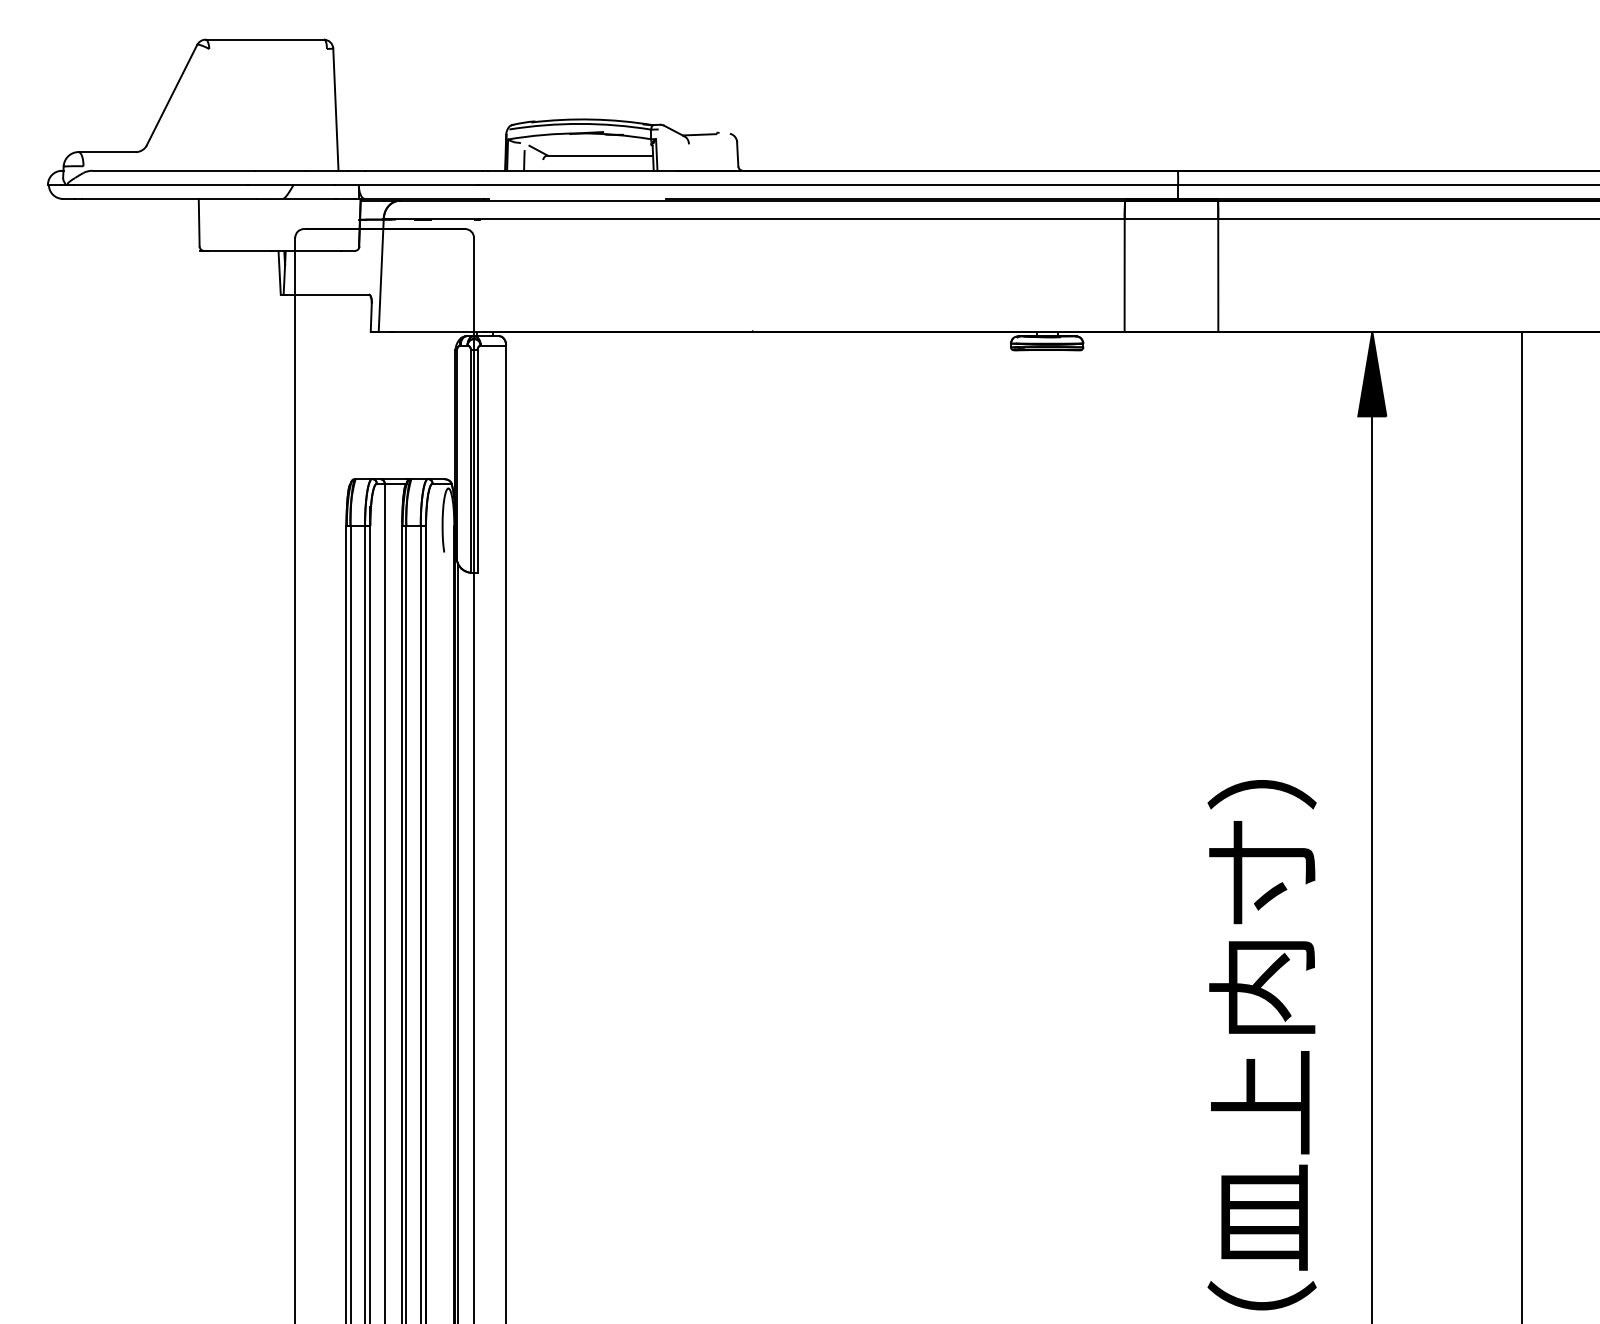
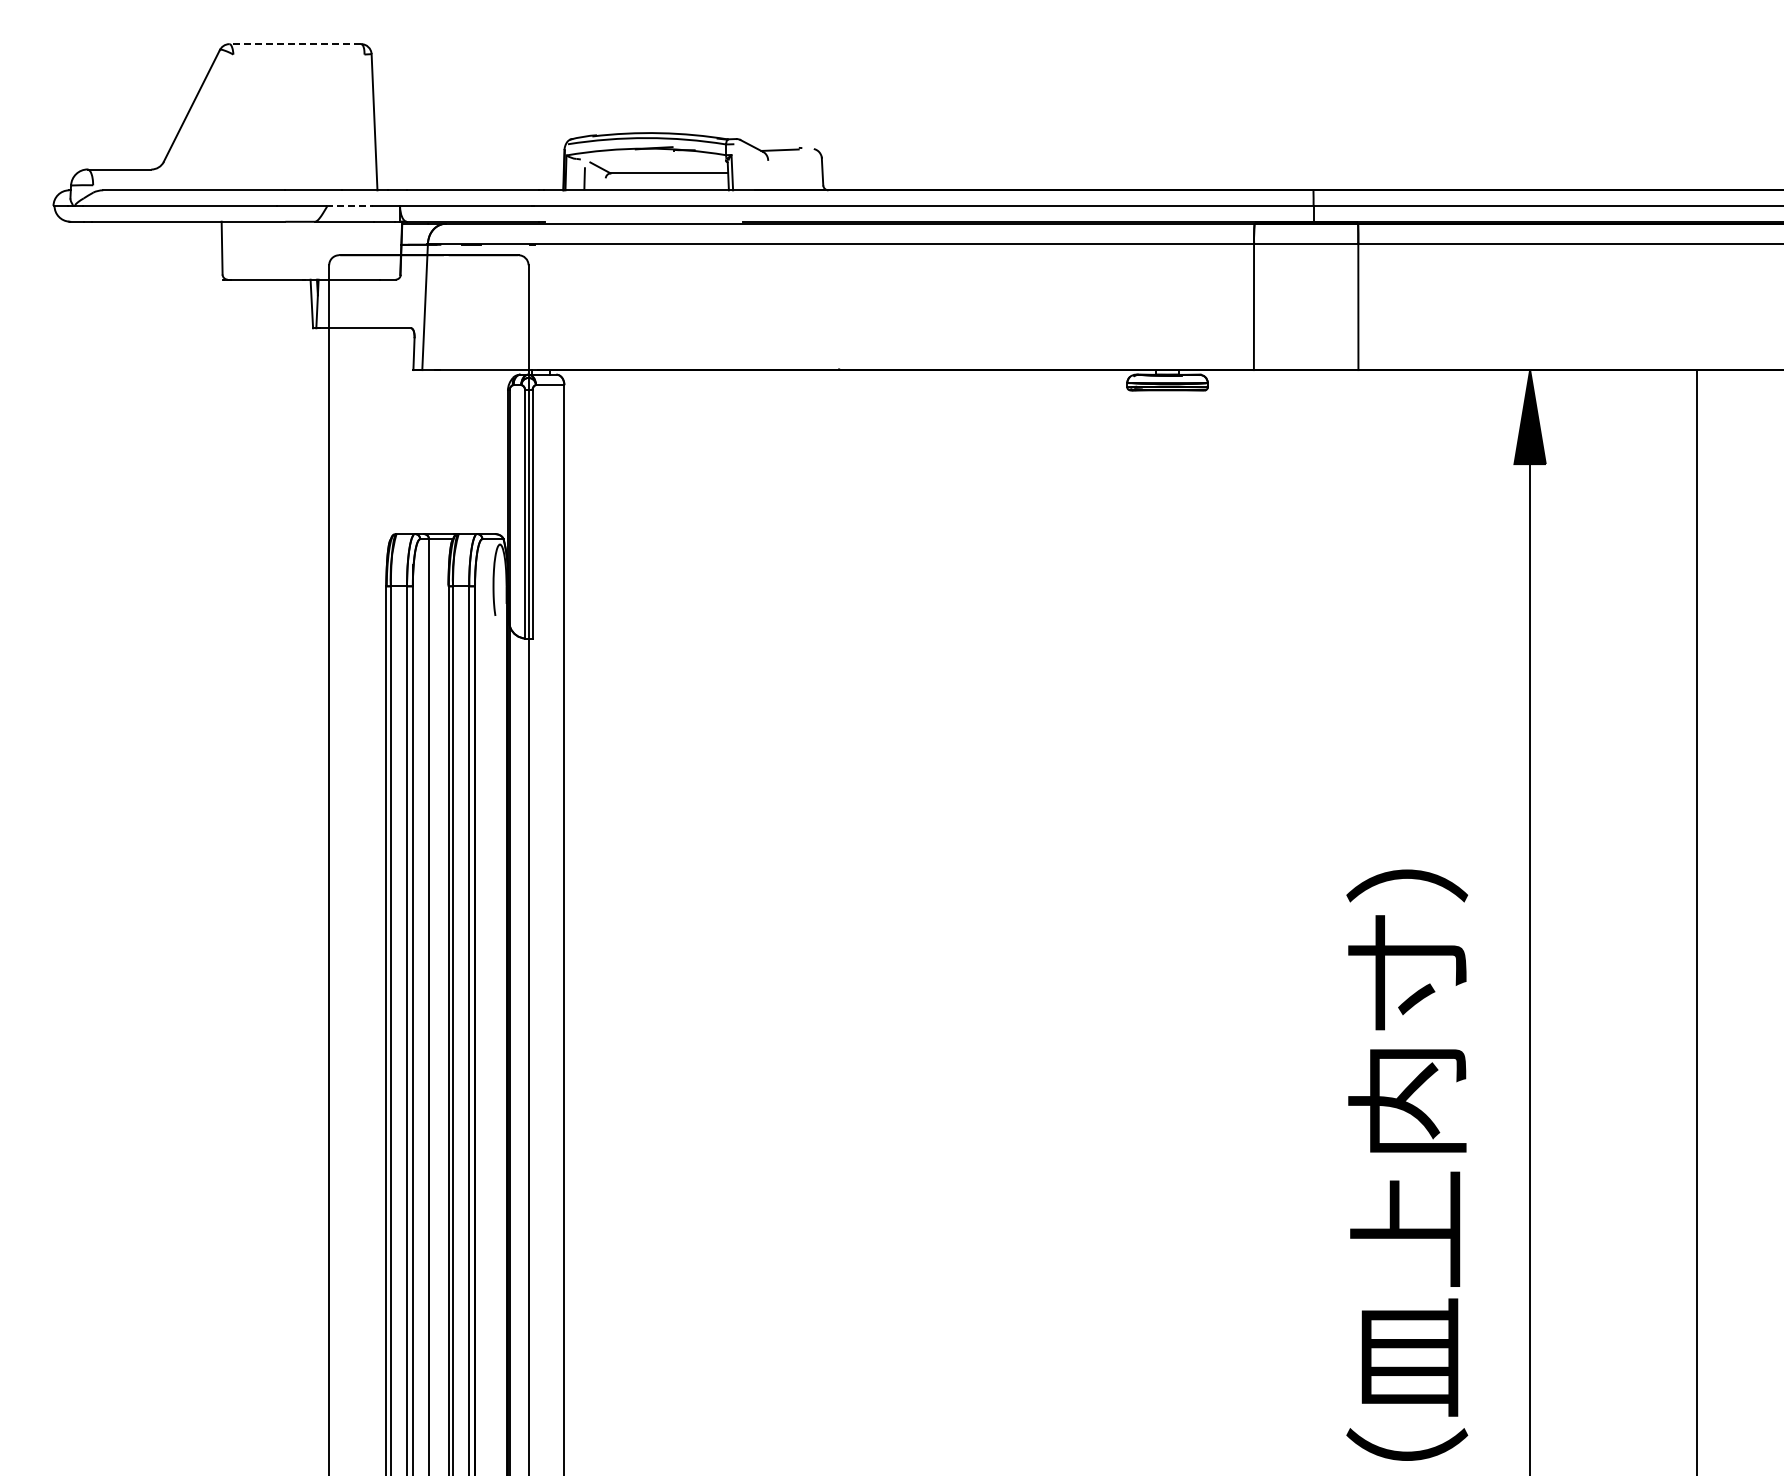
line: (264, 39) -> (295, 44), solid -> dashed
line: (314, 185) -> (350, 206), solid -> dashed

